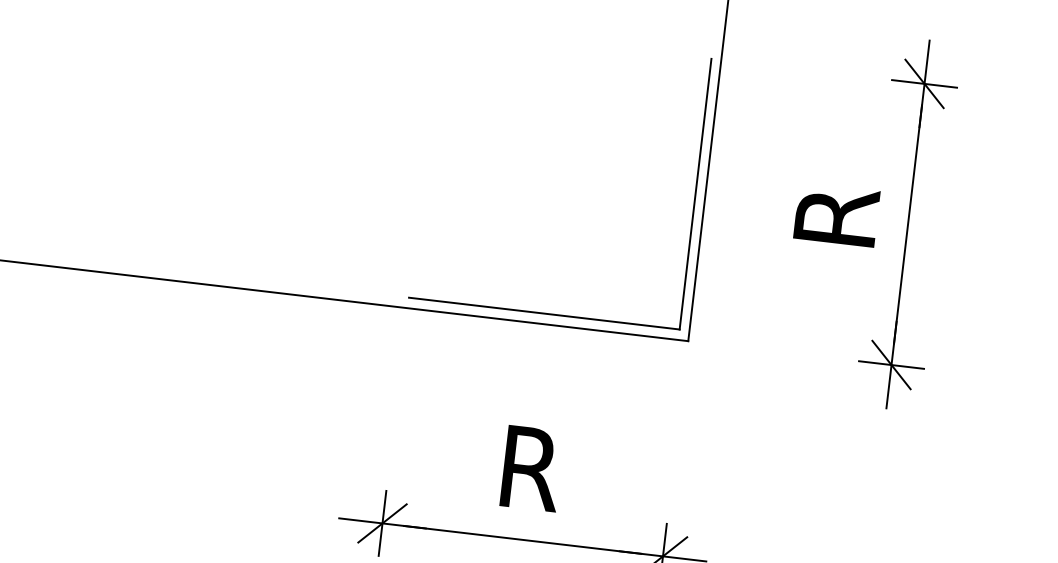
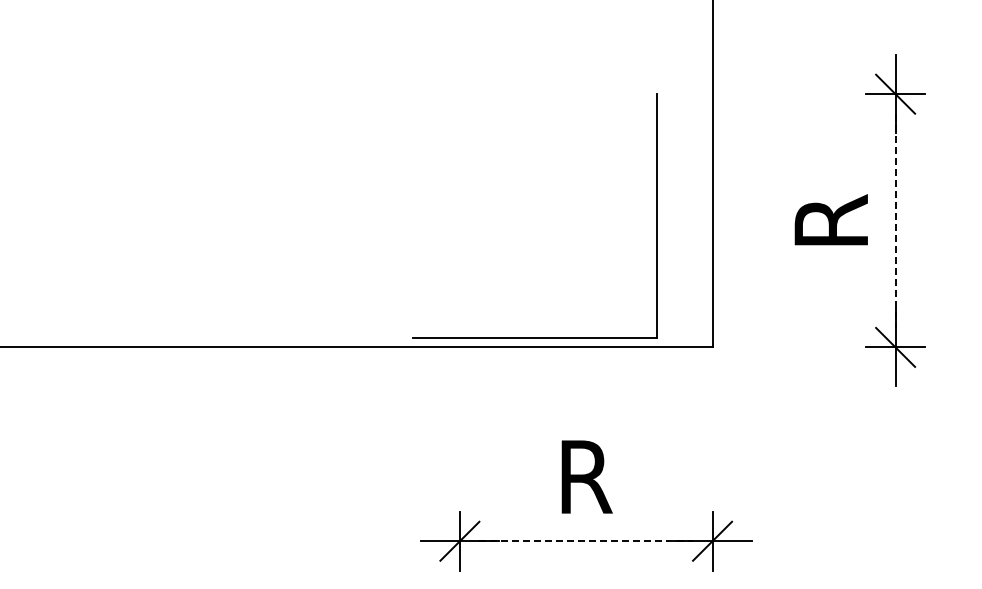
part: (695, 193) -> (656, 215), moved
line: (907, 225) -> (895, 221), solid -> dashed
line: (523, 540) -> (586, 541), solid -> dashed

